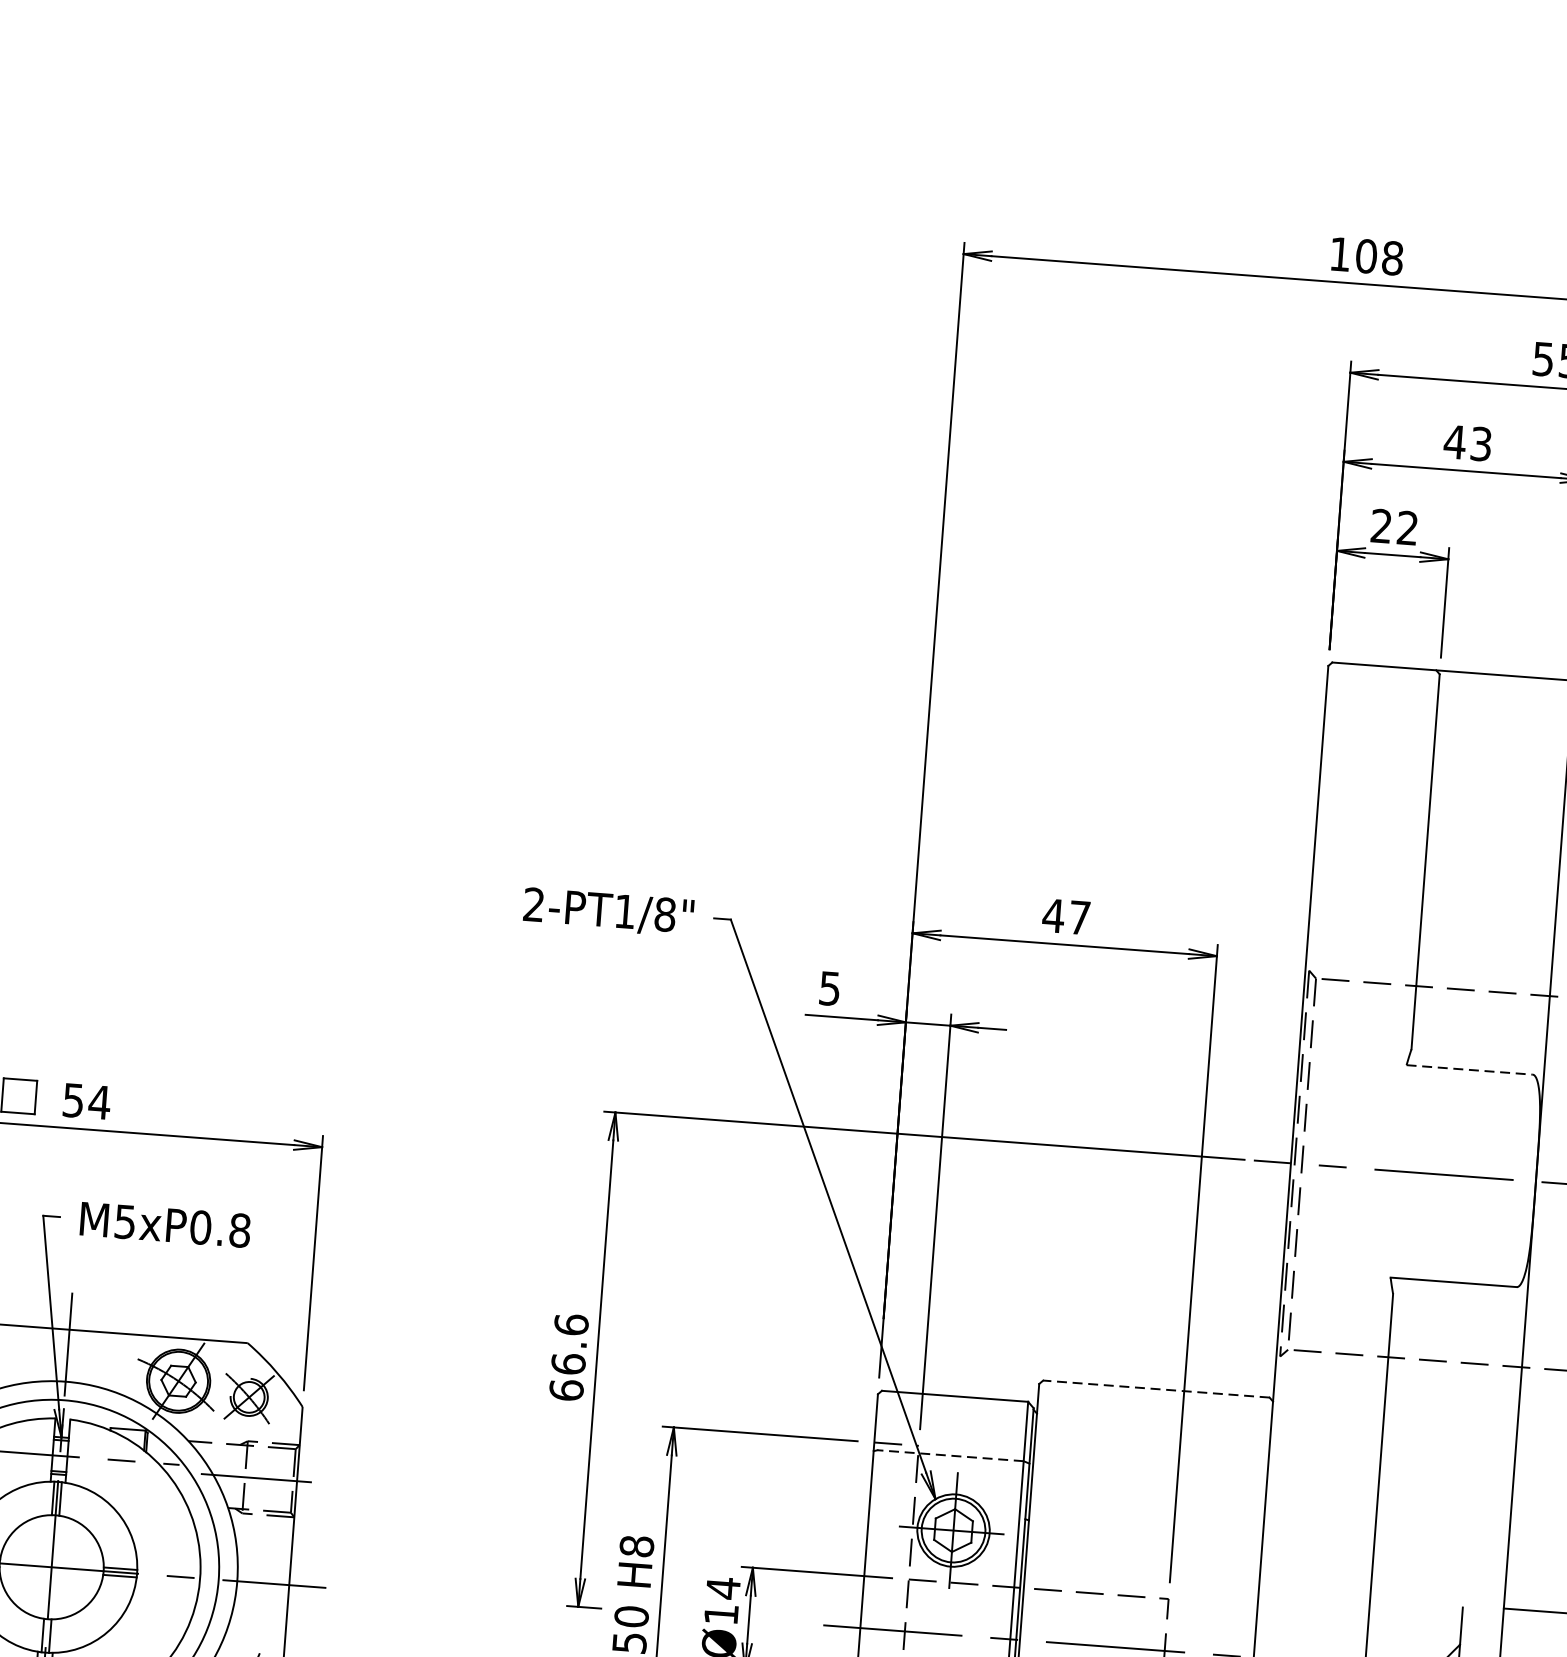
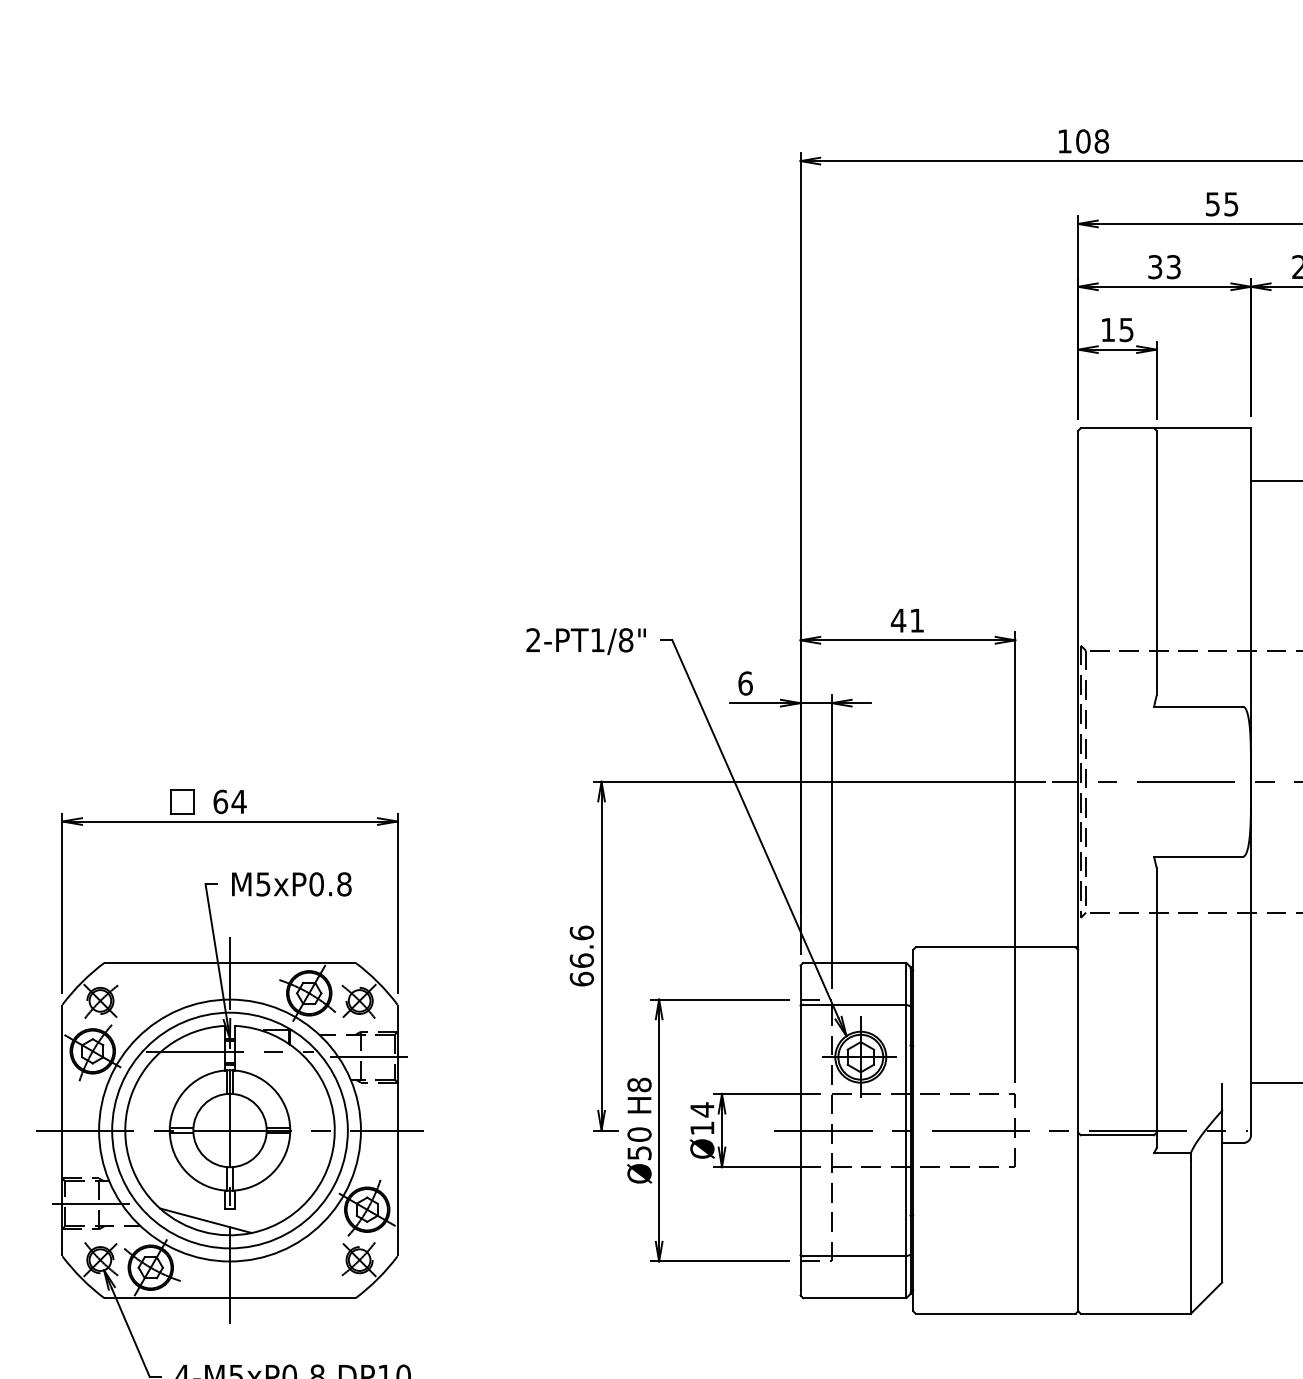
text: (1453, 442) -> (1154, 267), 43 -> 33
text: (1394, 526) -> (1117, 329), 22 -> 15
text: (1078, 917) -> (916, 620), 47 -> 41
text: (829, 988) -> (745, 683), 5 -> 6
line: (1469, 1069) -> (1198, 706), dashed -> solid
text: (73, 1099) -> (220, 801), 54 -> 64
line: (1156, 1389) -> (995, 947), dashed -> solid
line: (950, 1455) -> (854, 1004), dashed -> solid

